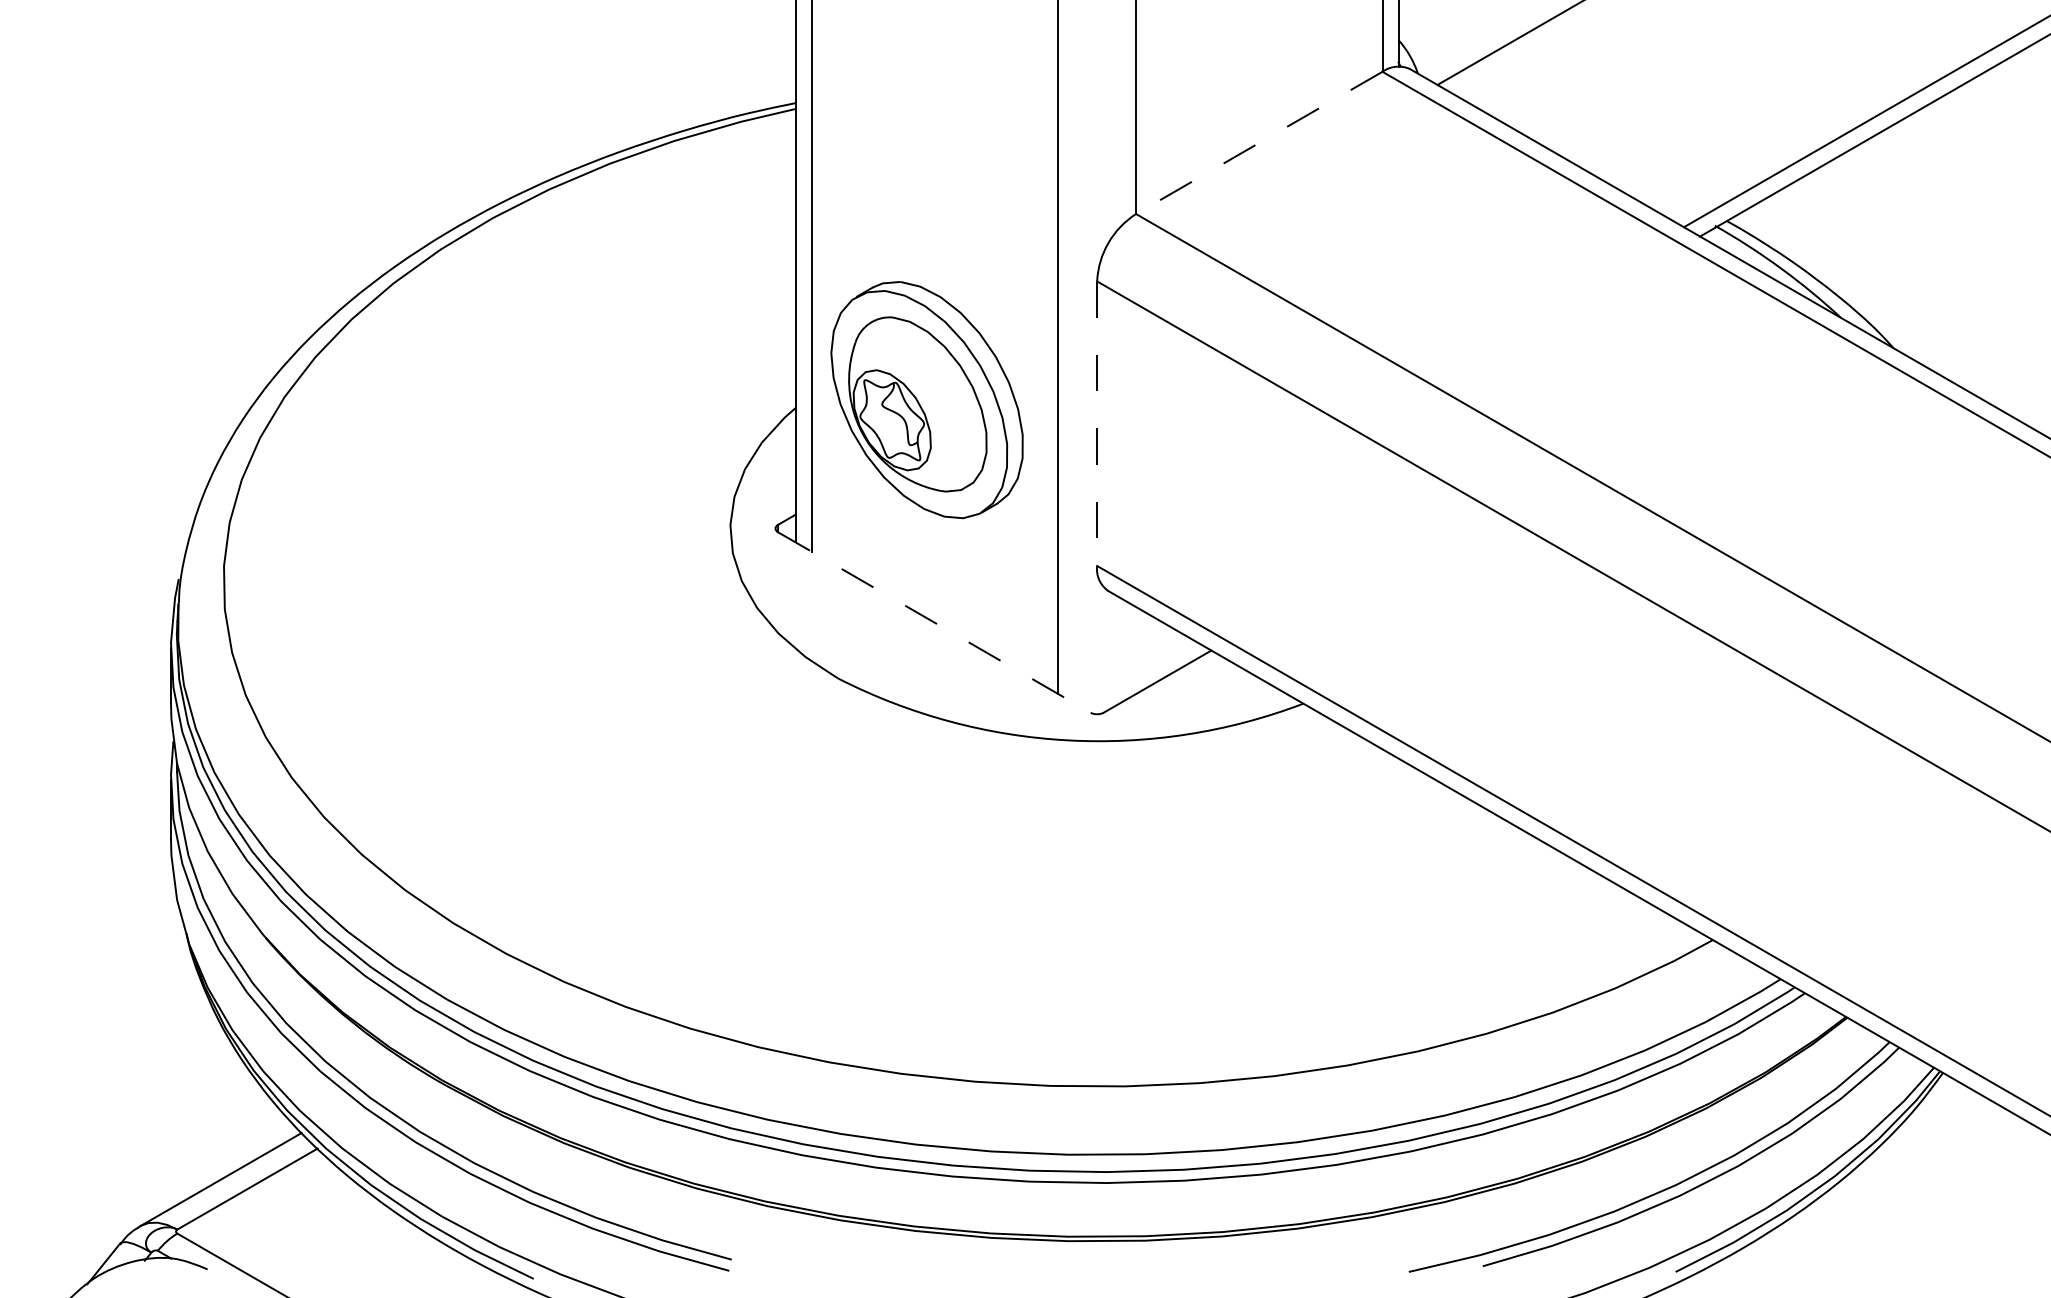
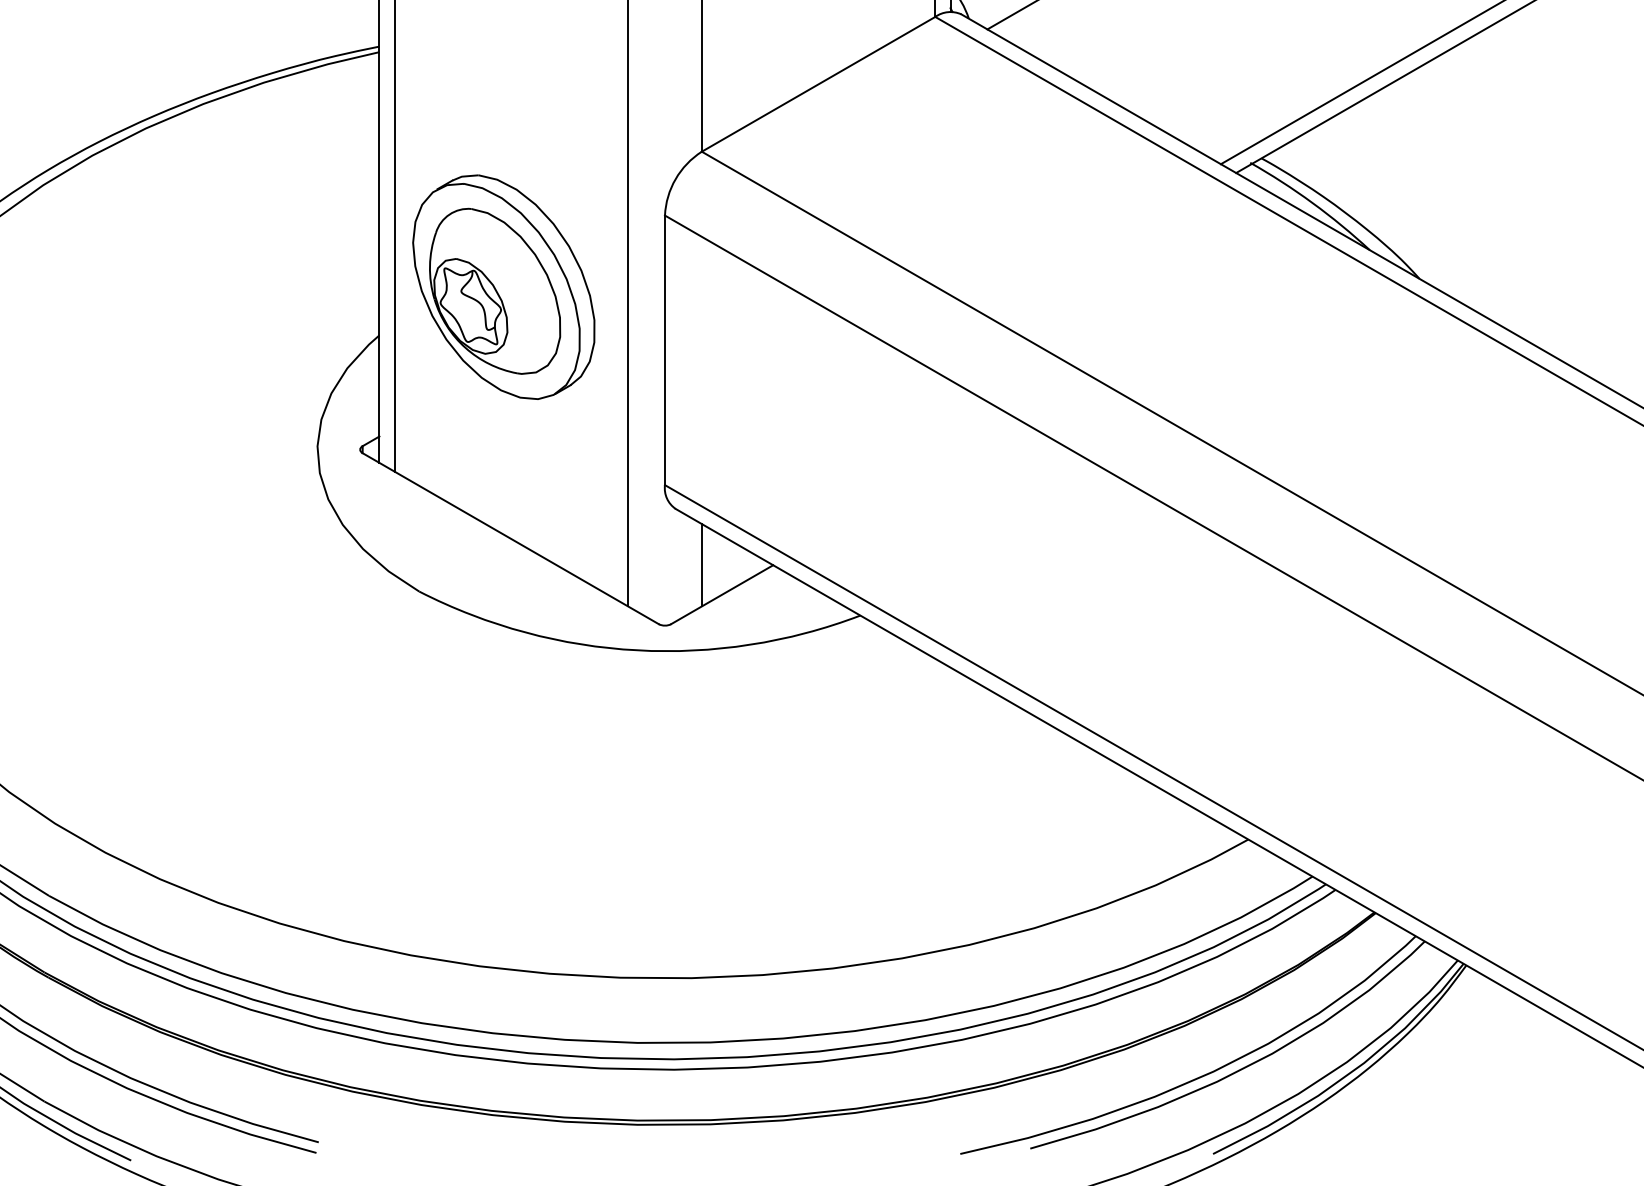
line: (1258, 143) -> (817, 84), dashed -> solid
part: (926, 400) -> (503, 287), moved
line: (1097, 424) -> (665, 351), dashed -> solid
line: (934, 622) -> (510, 538), dashed -> solid
line: (1136, 650) -> (702, 565), added

